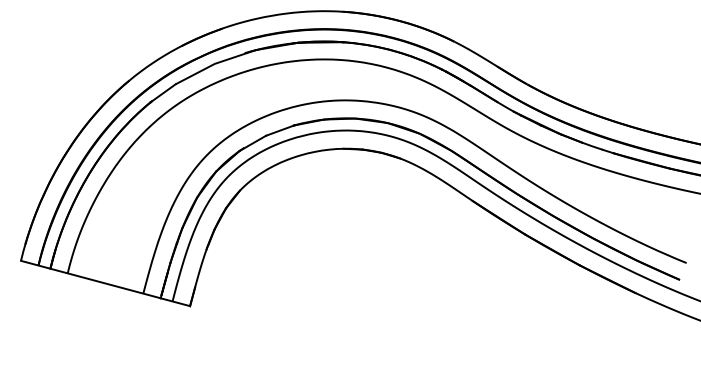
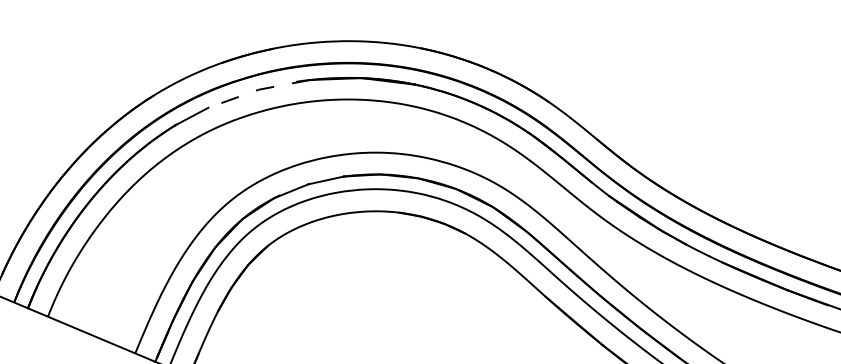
line: (214, 63) -> (258, 89), solid -> dashed

